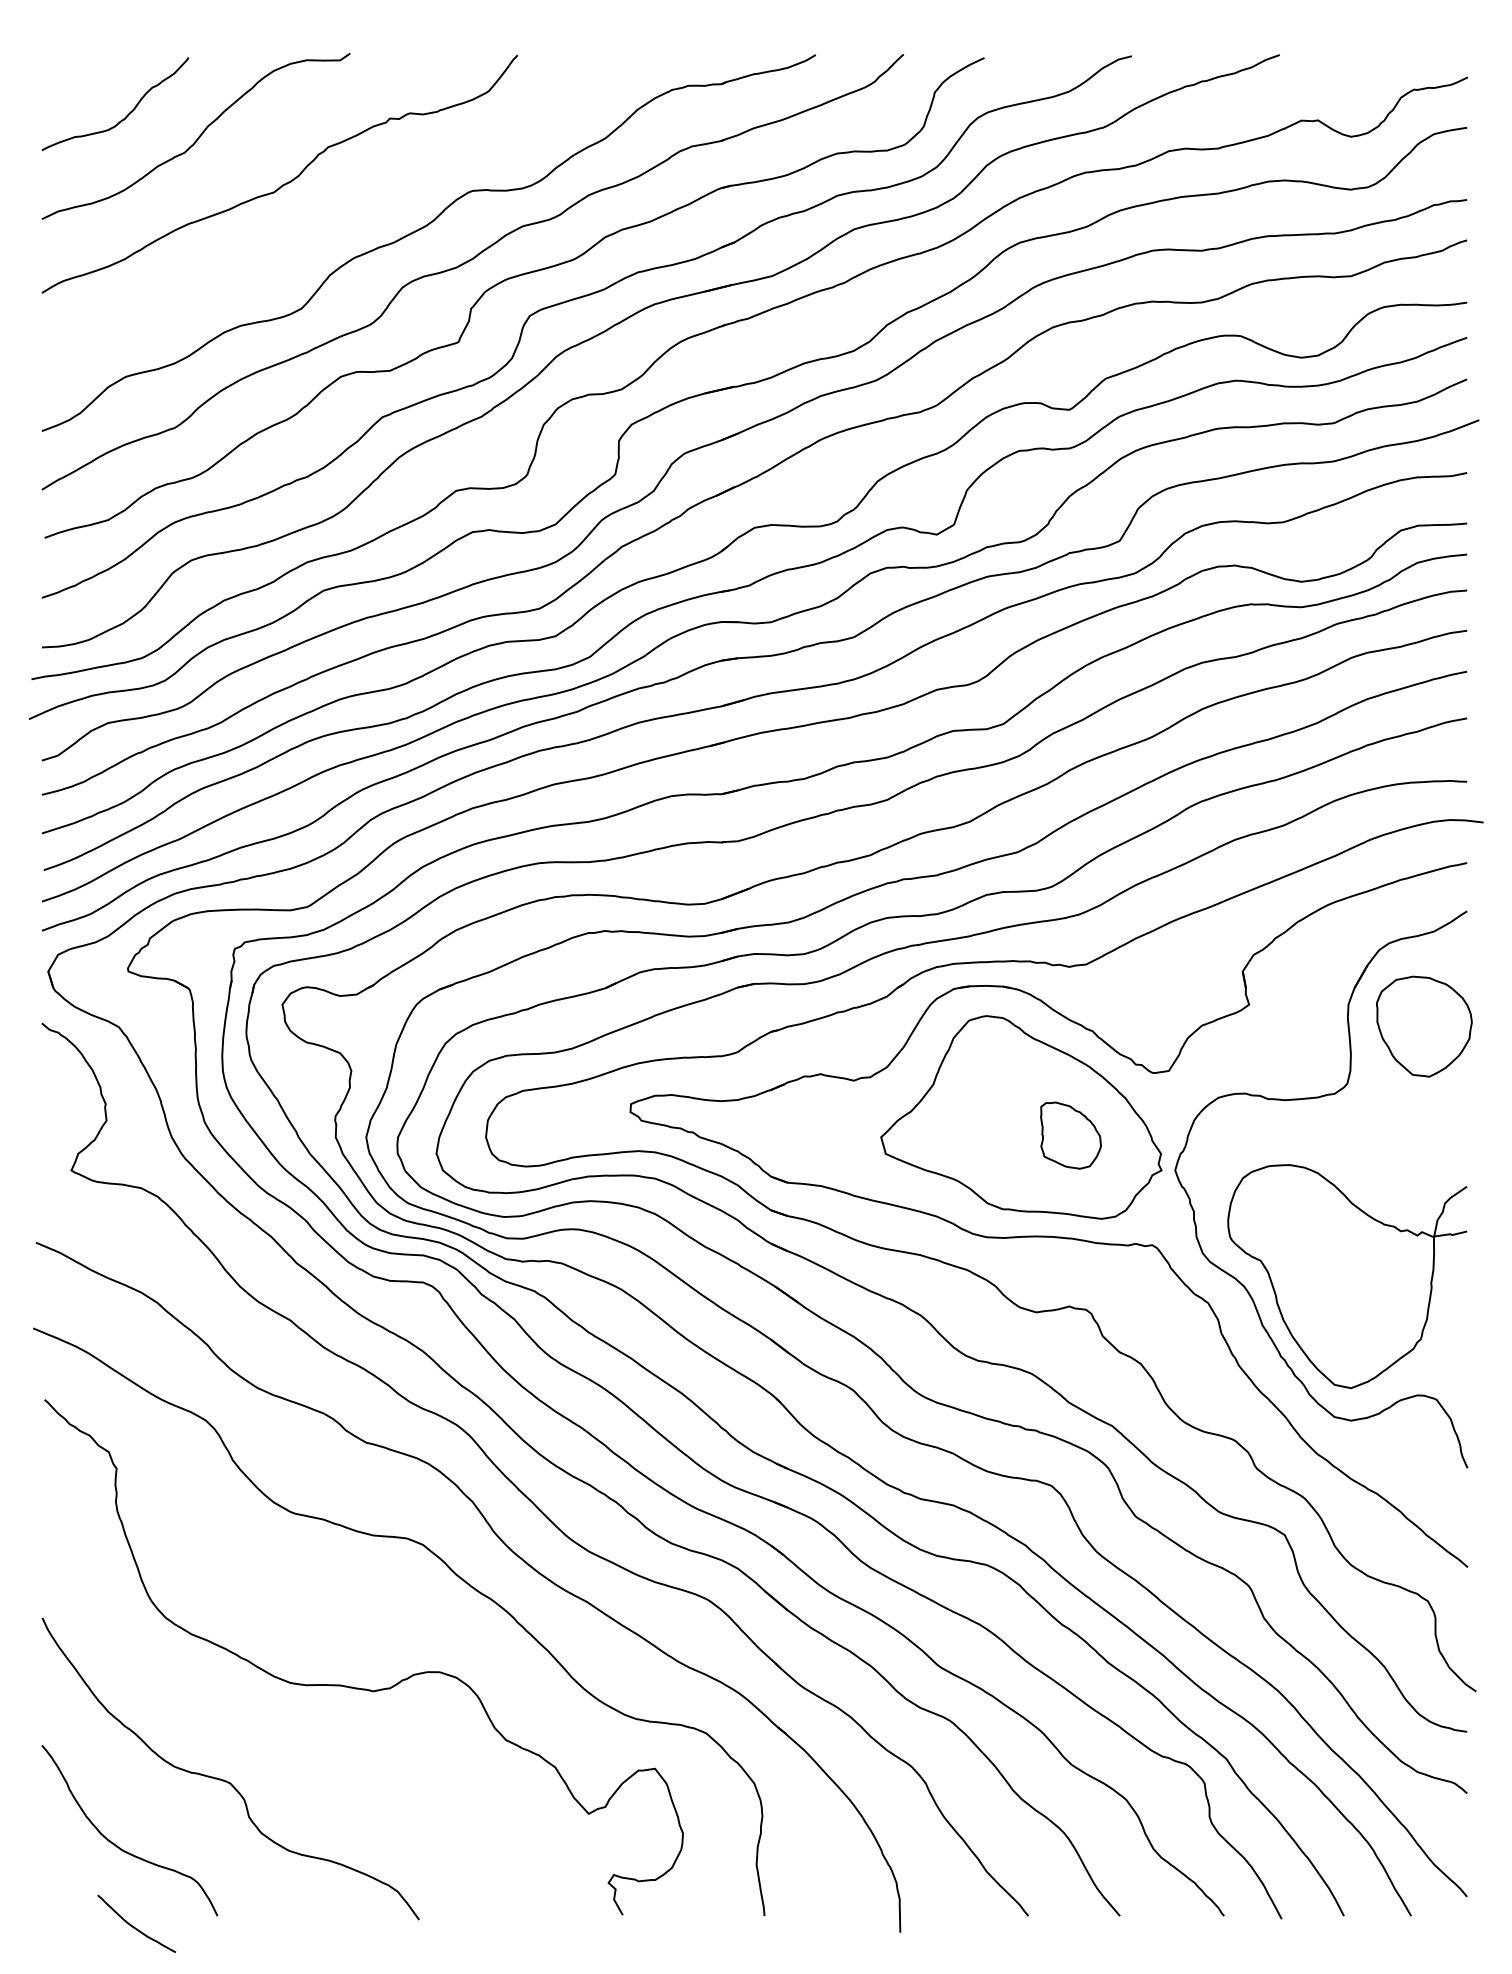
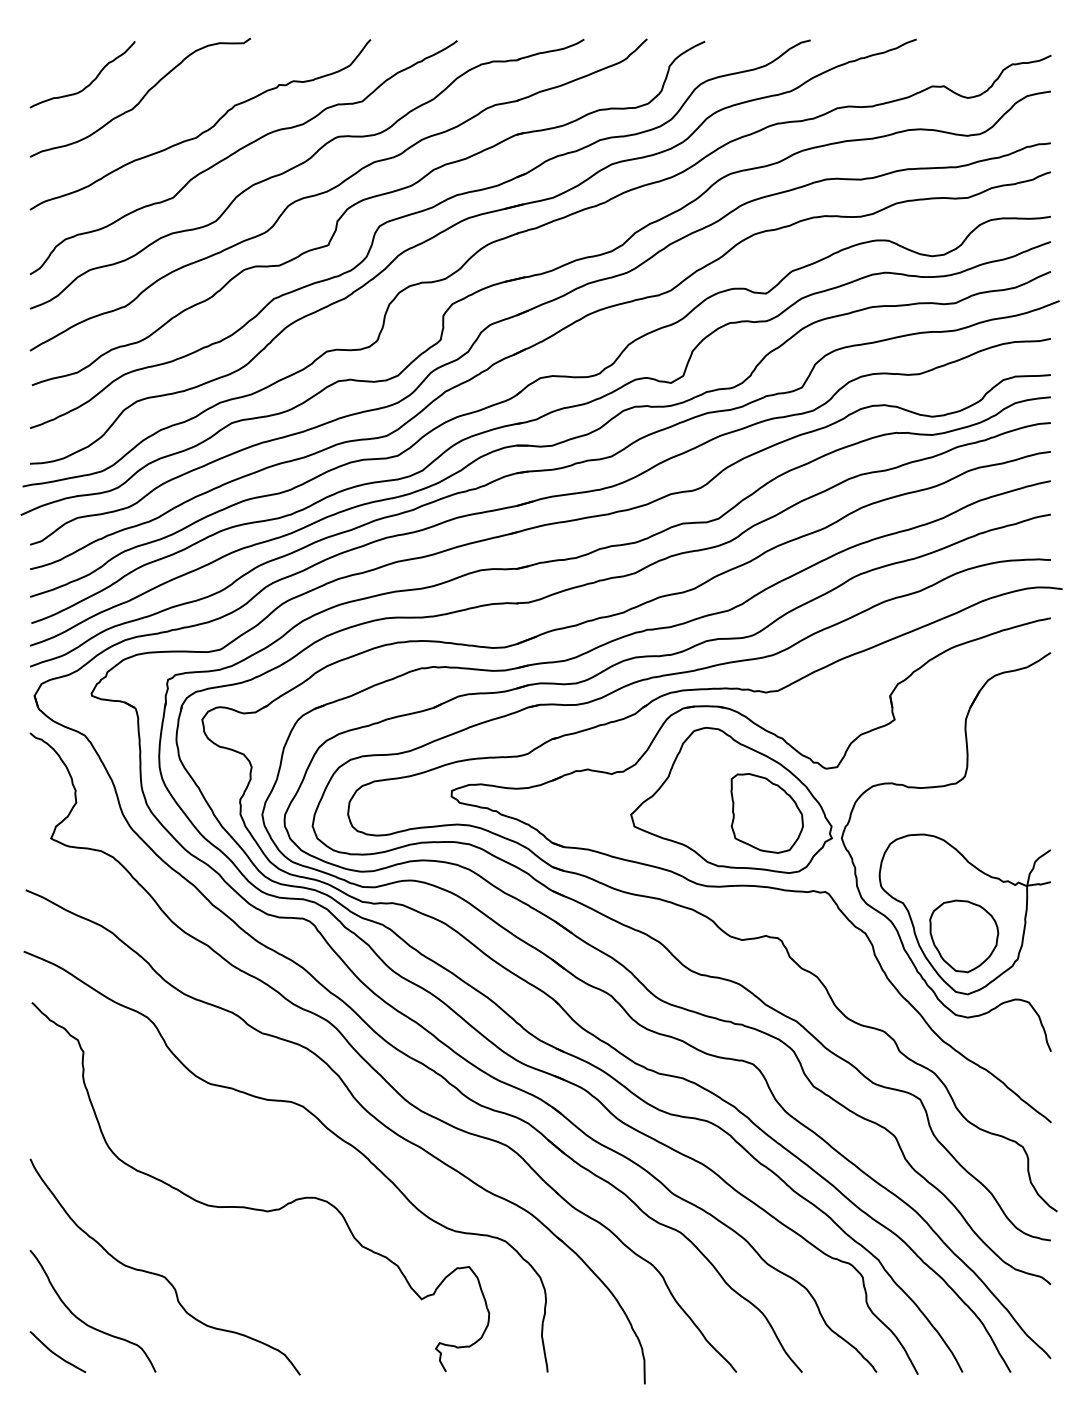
curve: (335, 210) -> (240, 150), added
part: (1424, 1026) -> (964, 936), moved
part: (1070, 1135) -> (766, 813), size x1.67
curve: (134, 1925) -> (56, 1353), moved

